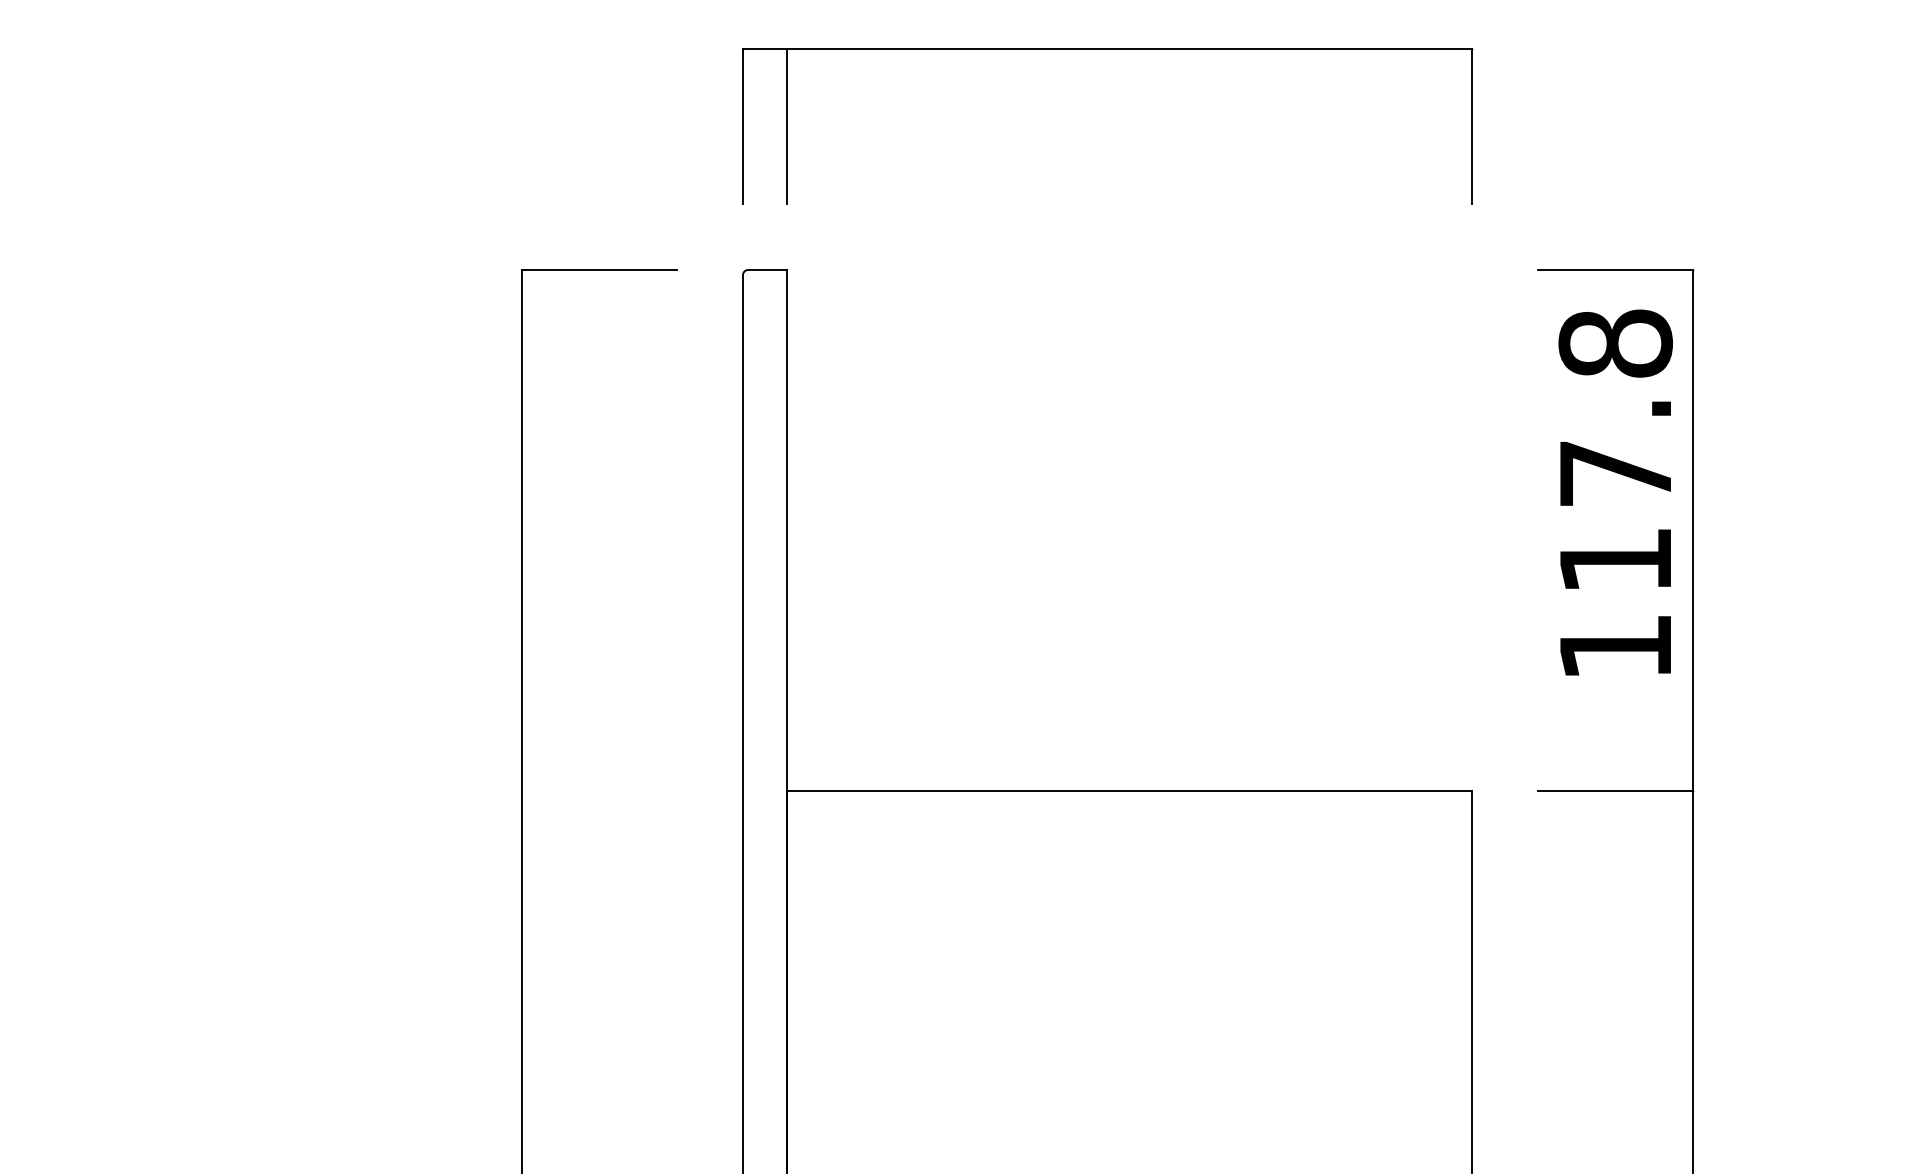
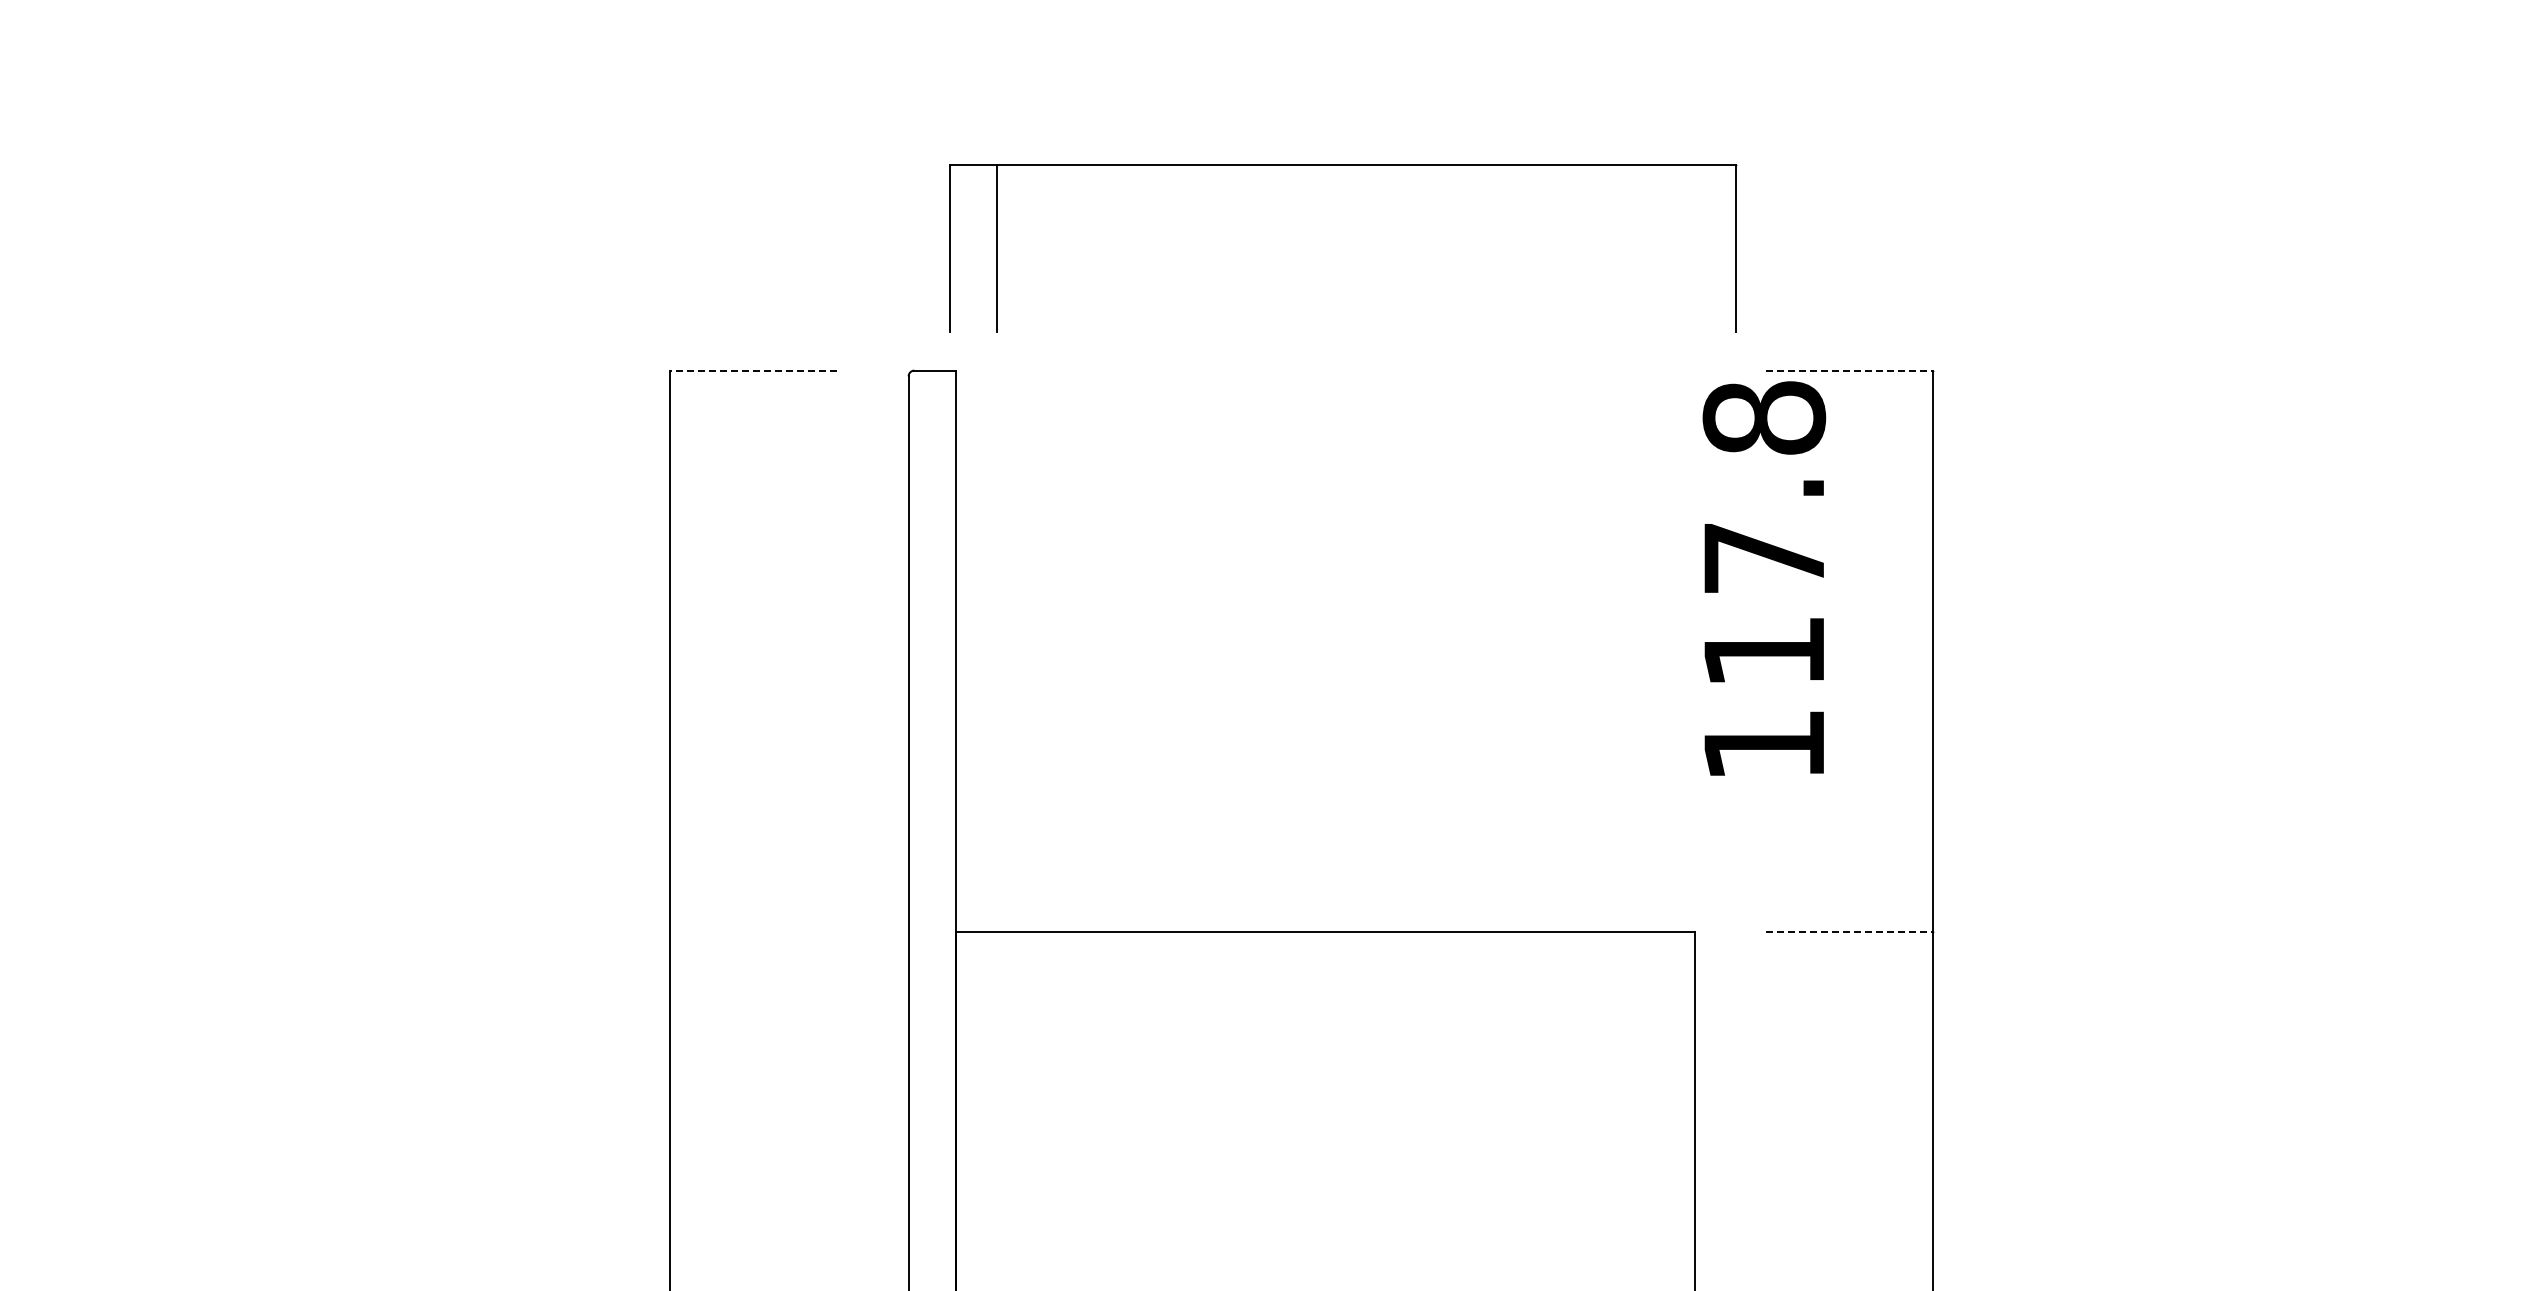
part: (1108, 49) -> (1343, 165), moved
line: (598, 269) -> (753, 370), solid -> dashed
line: (1615, 269) -> (1849, 370), solid -> dashed
text: (1615, 492) -> (1764, 578), moved
line: (1615, 790) -> (1849, 931), solid -> dashed

